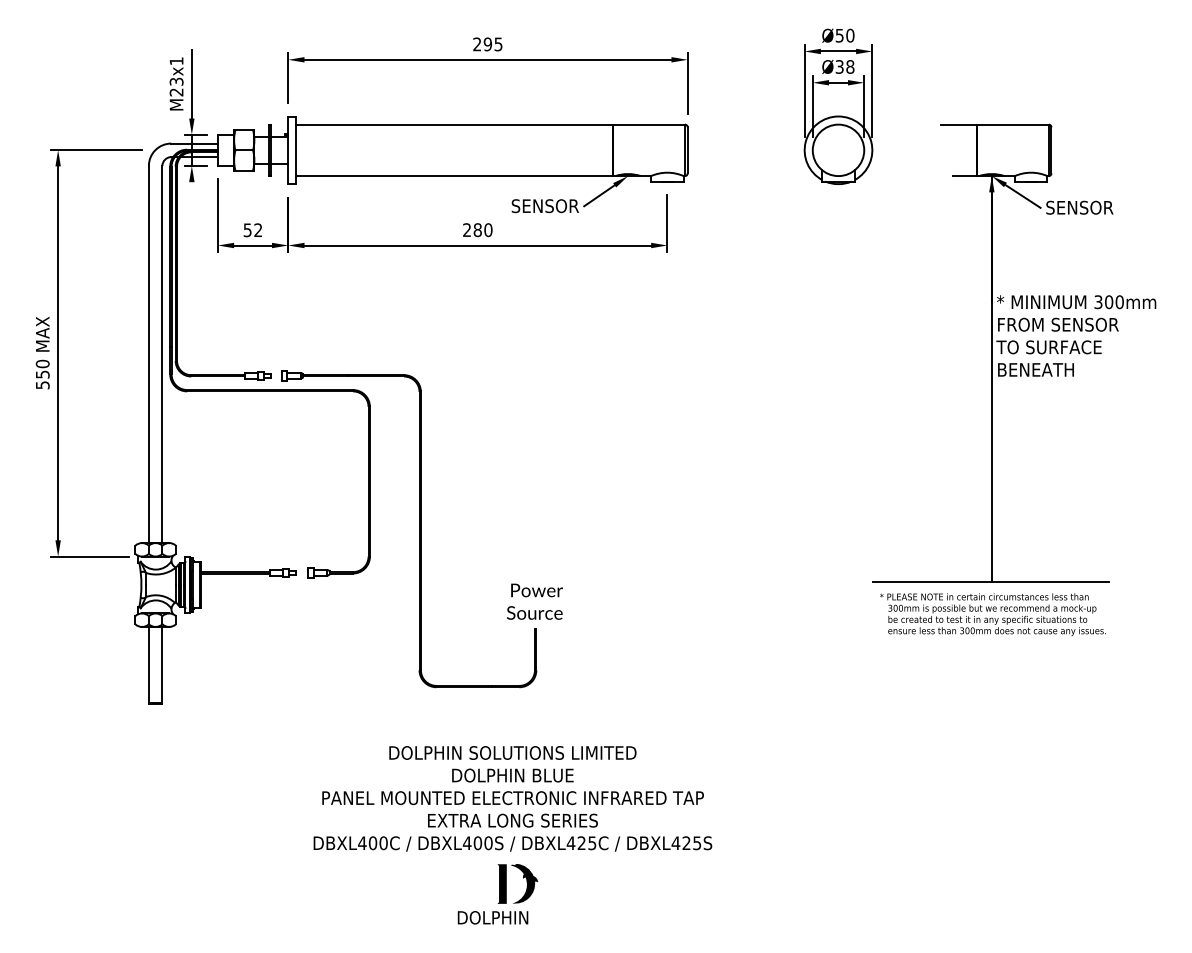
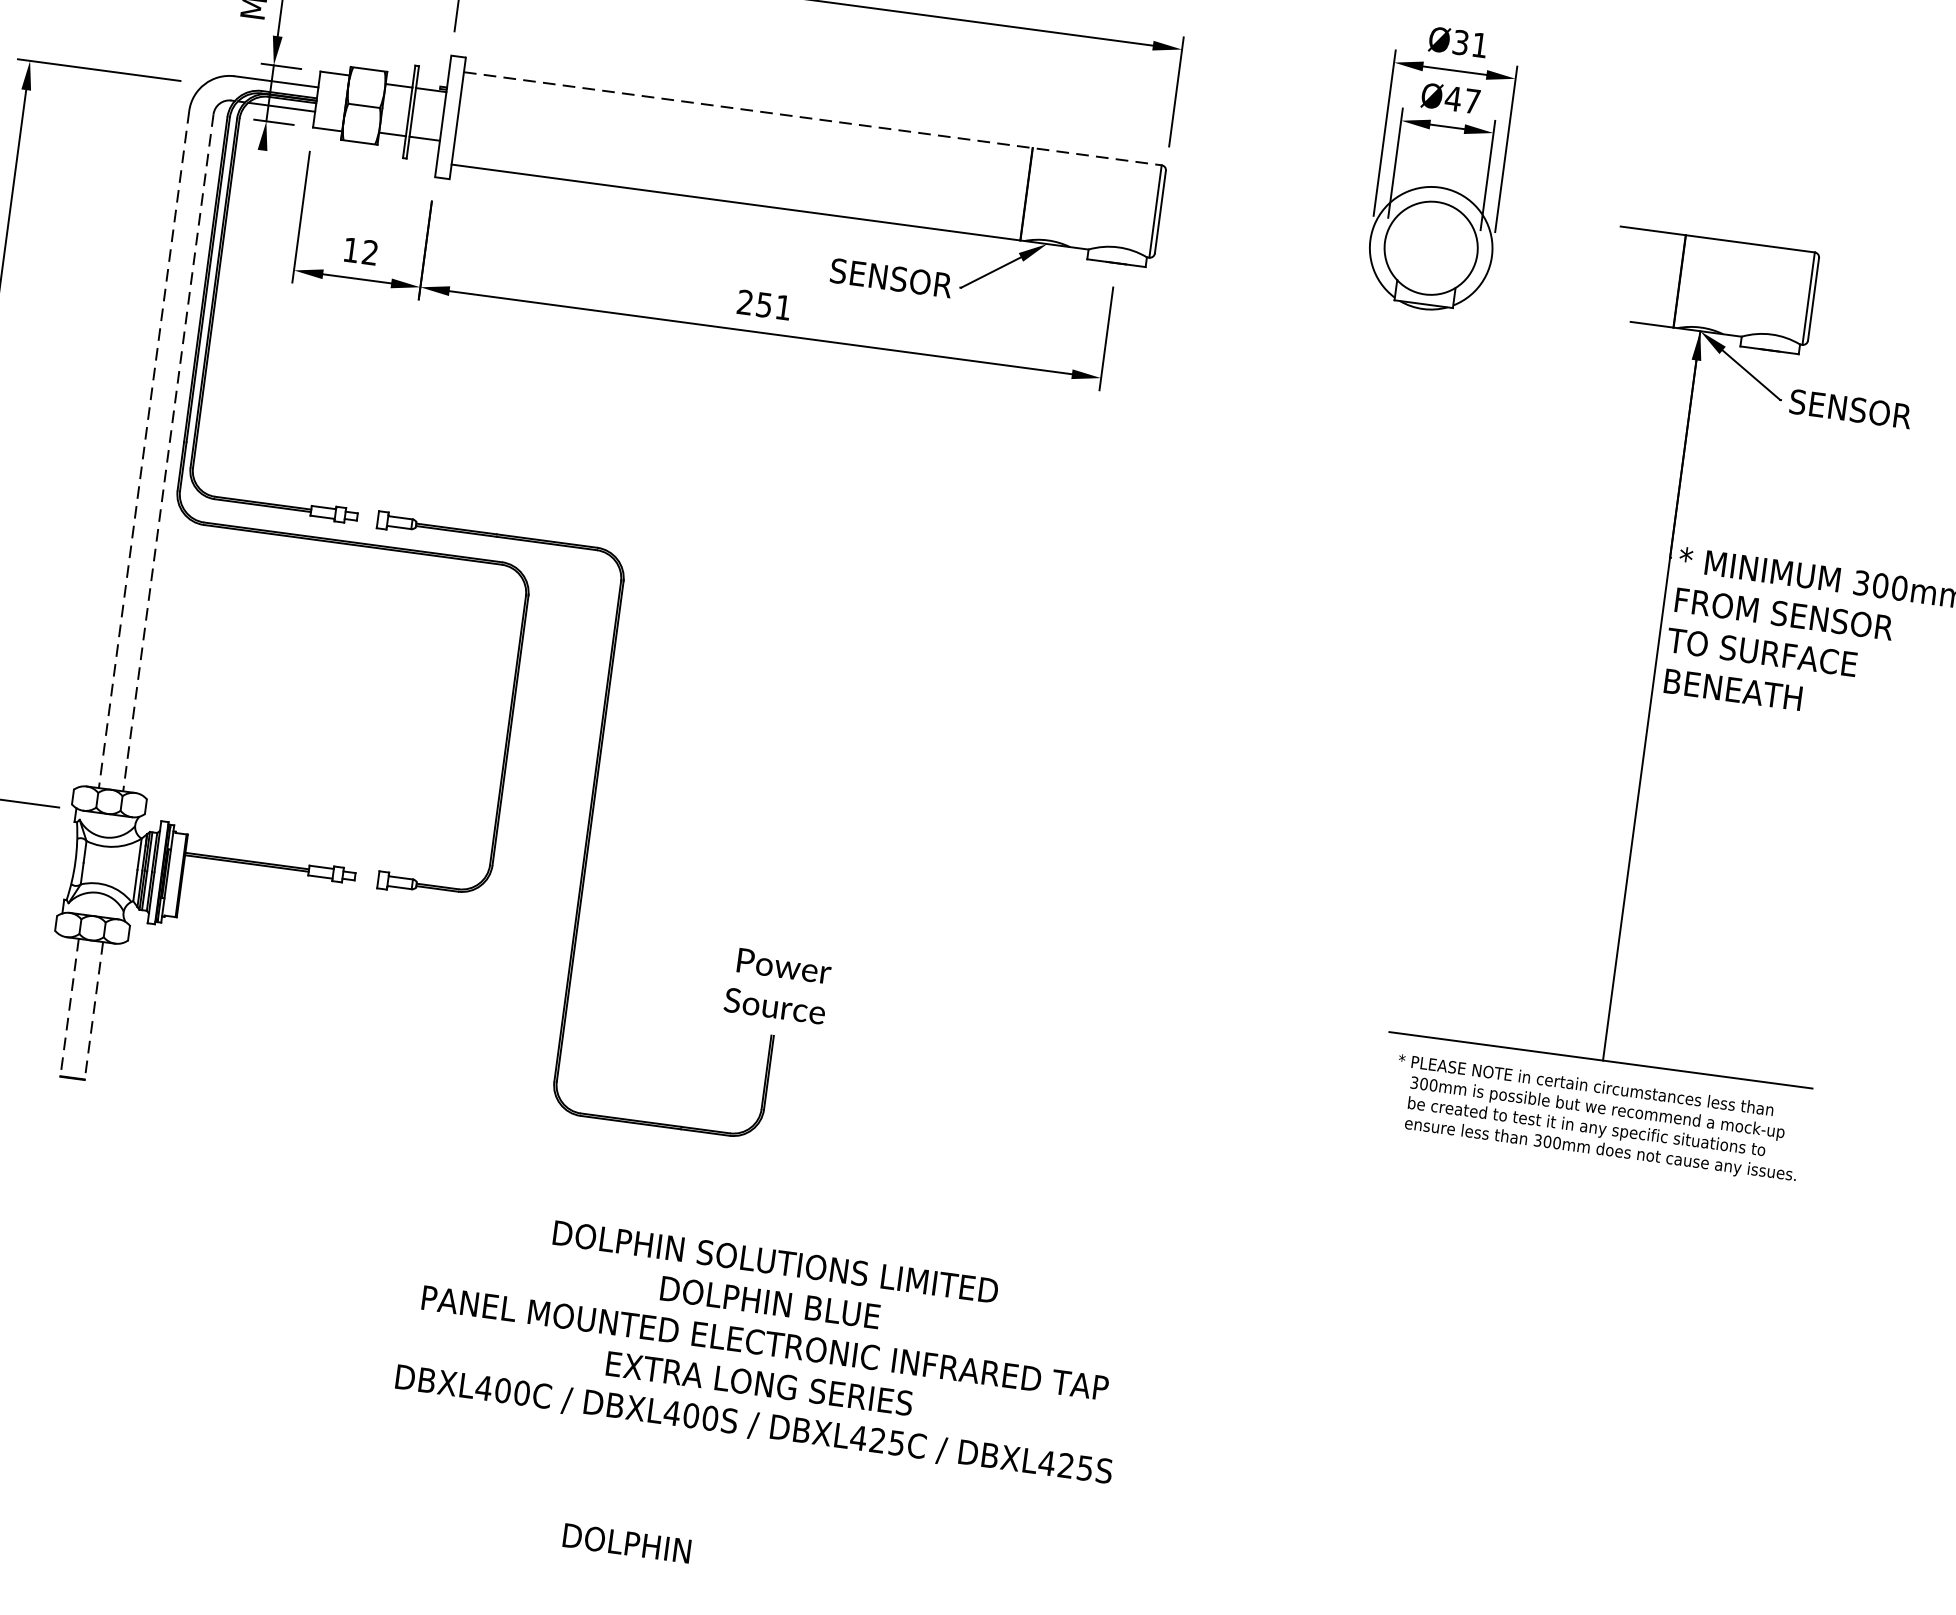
text: (845, 35) -> (1471, 43), Ø50 -> Ø31
text: (844, 66) -> (1462, 99), Ø38 -> Ø47
line: (491, 124) -> (814, 118), solid -> dashed
text: (247, 230) -> (350, 250), 52 -> 12
text: (482, 230) -> (772, 306), 280 -> 251
line: (148, 354) -> (143, 449), solid -> dashed
line: (162, 354) -> (168, 452), solid -> dashed
line: (148, 665) -> (68, 1007), solid -> dashed
line: (162, 665) -> (93, 1011), solid -> dashed
text: (512, 798) -> (764, 1343), moved
part: (523, 878) -> (691, 1480), removed

